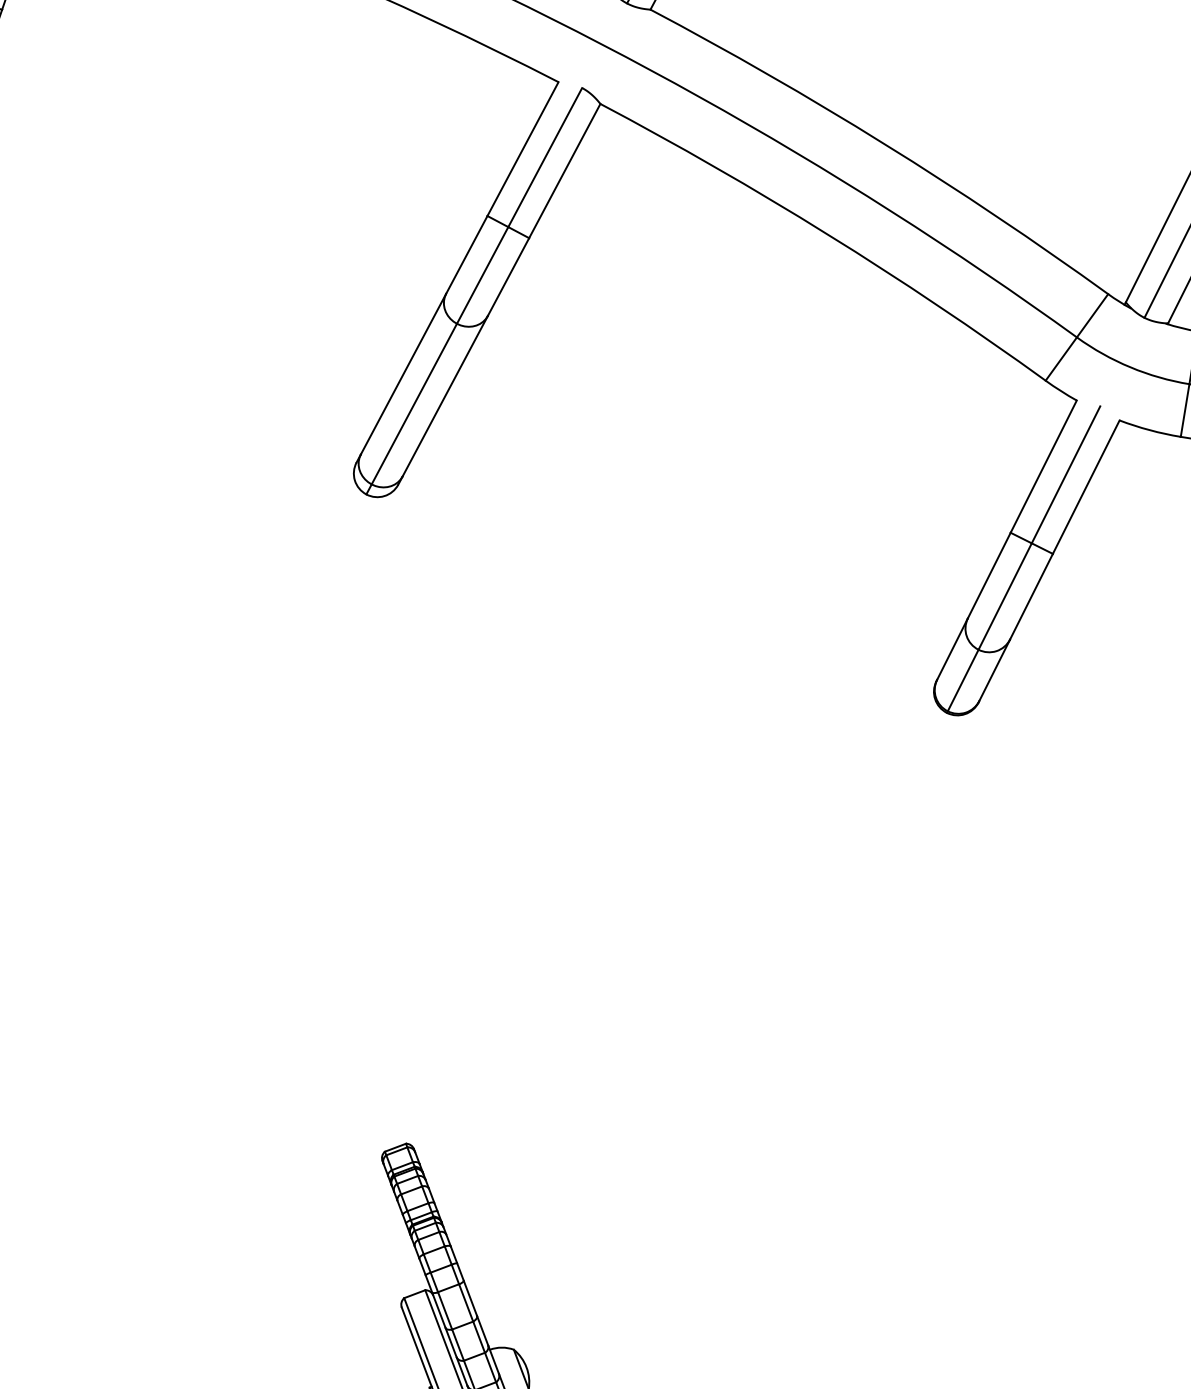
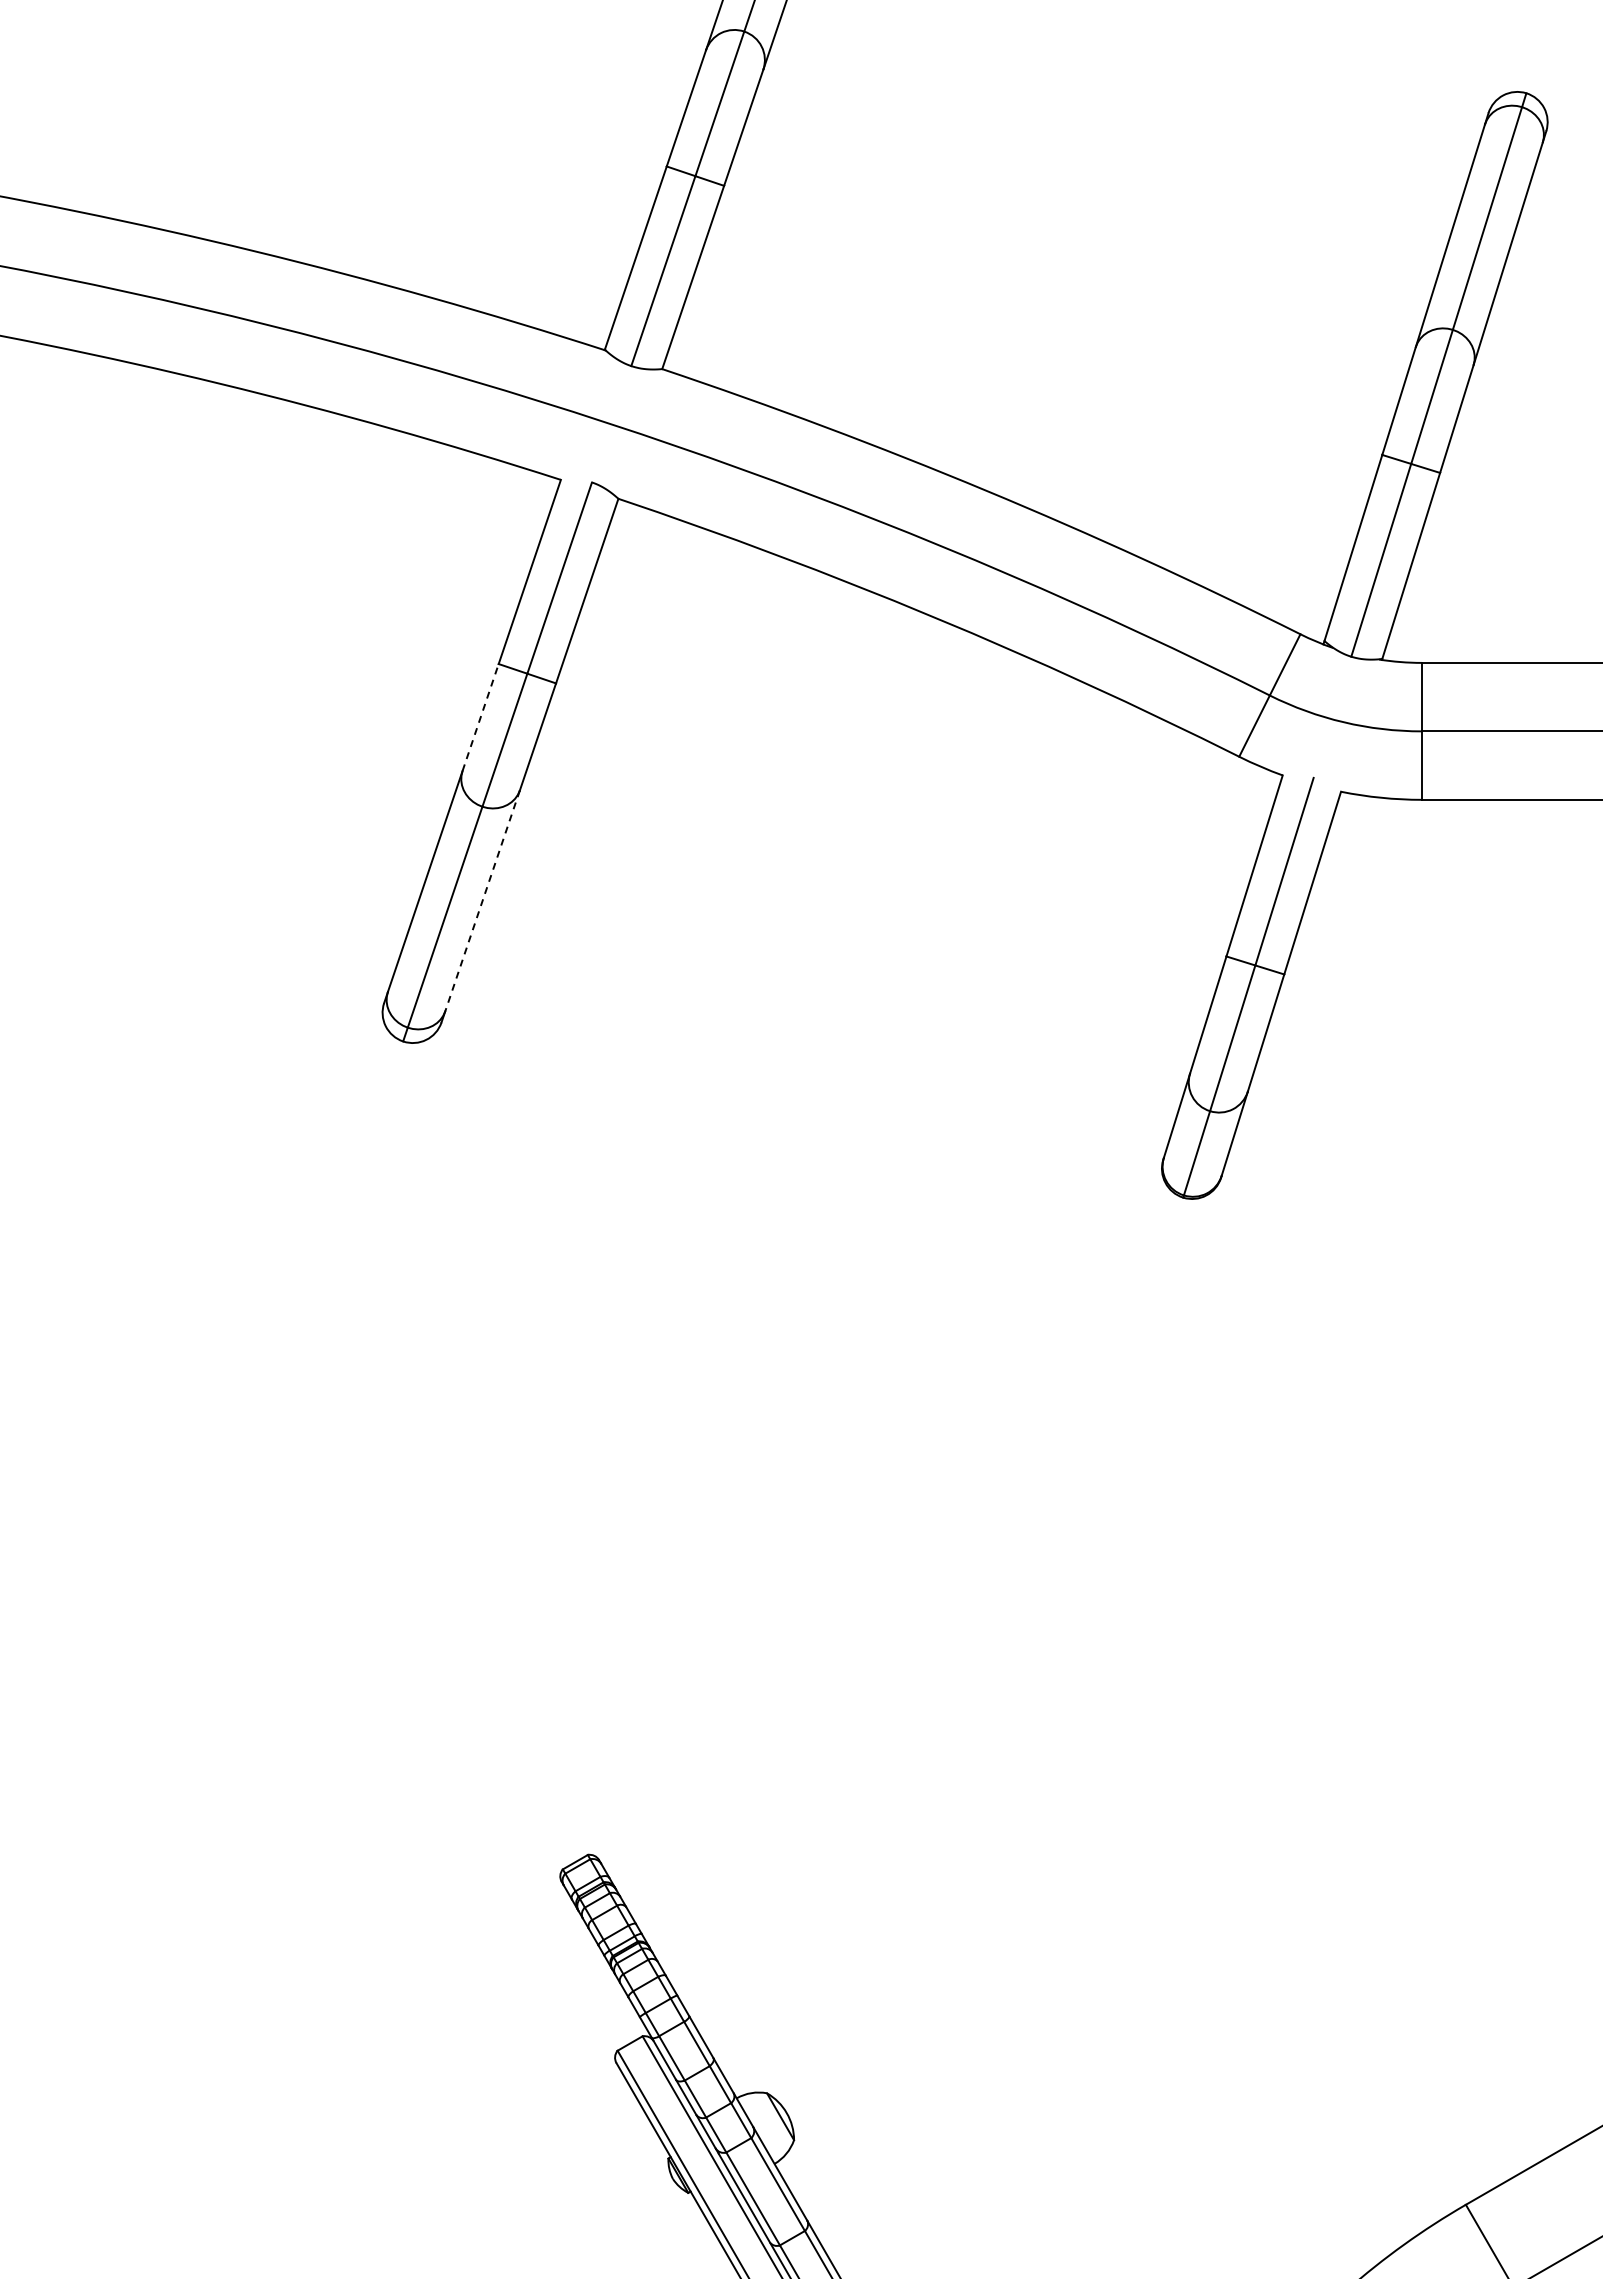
line: (466, 254) -> (480, 717), solid -> dashed
line: (445, 395) -> (482, 900), solid -> dashed

